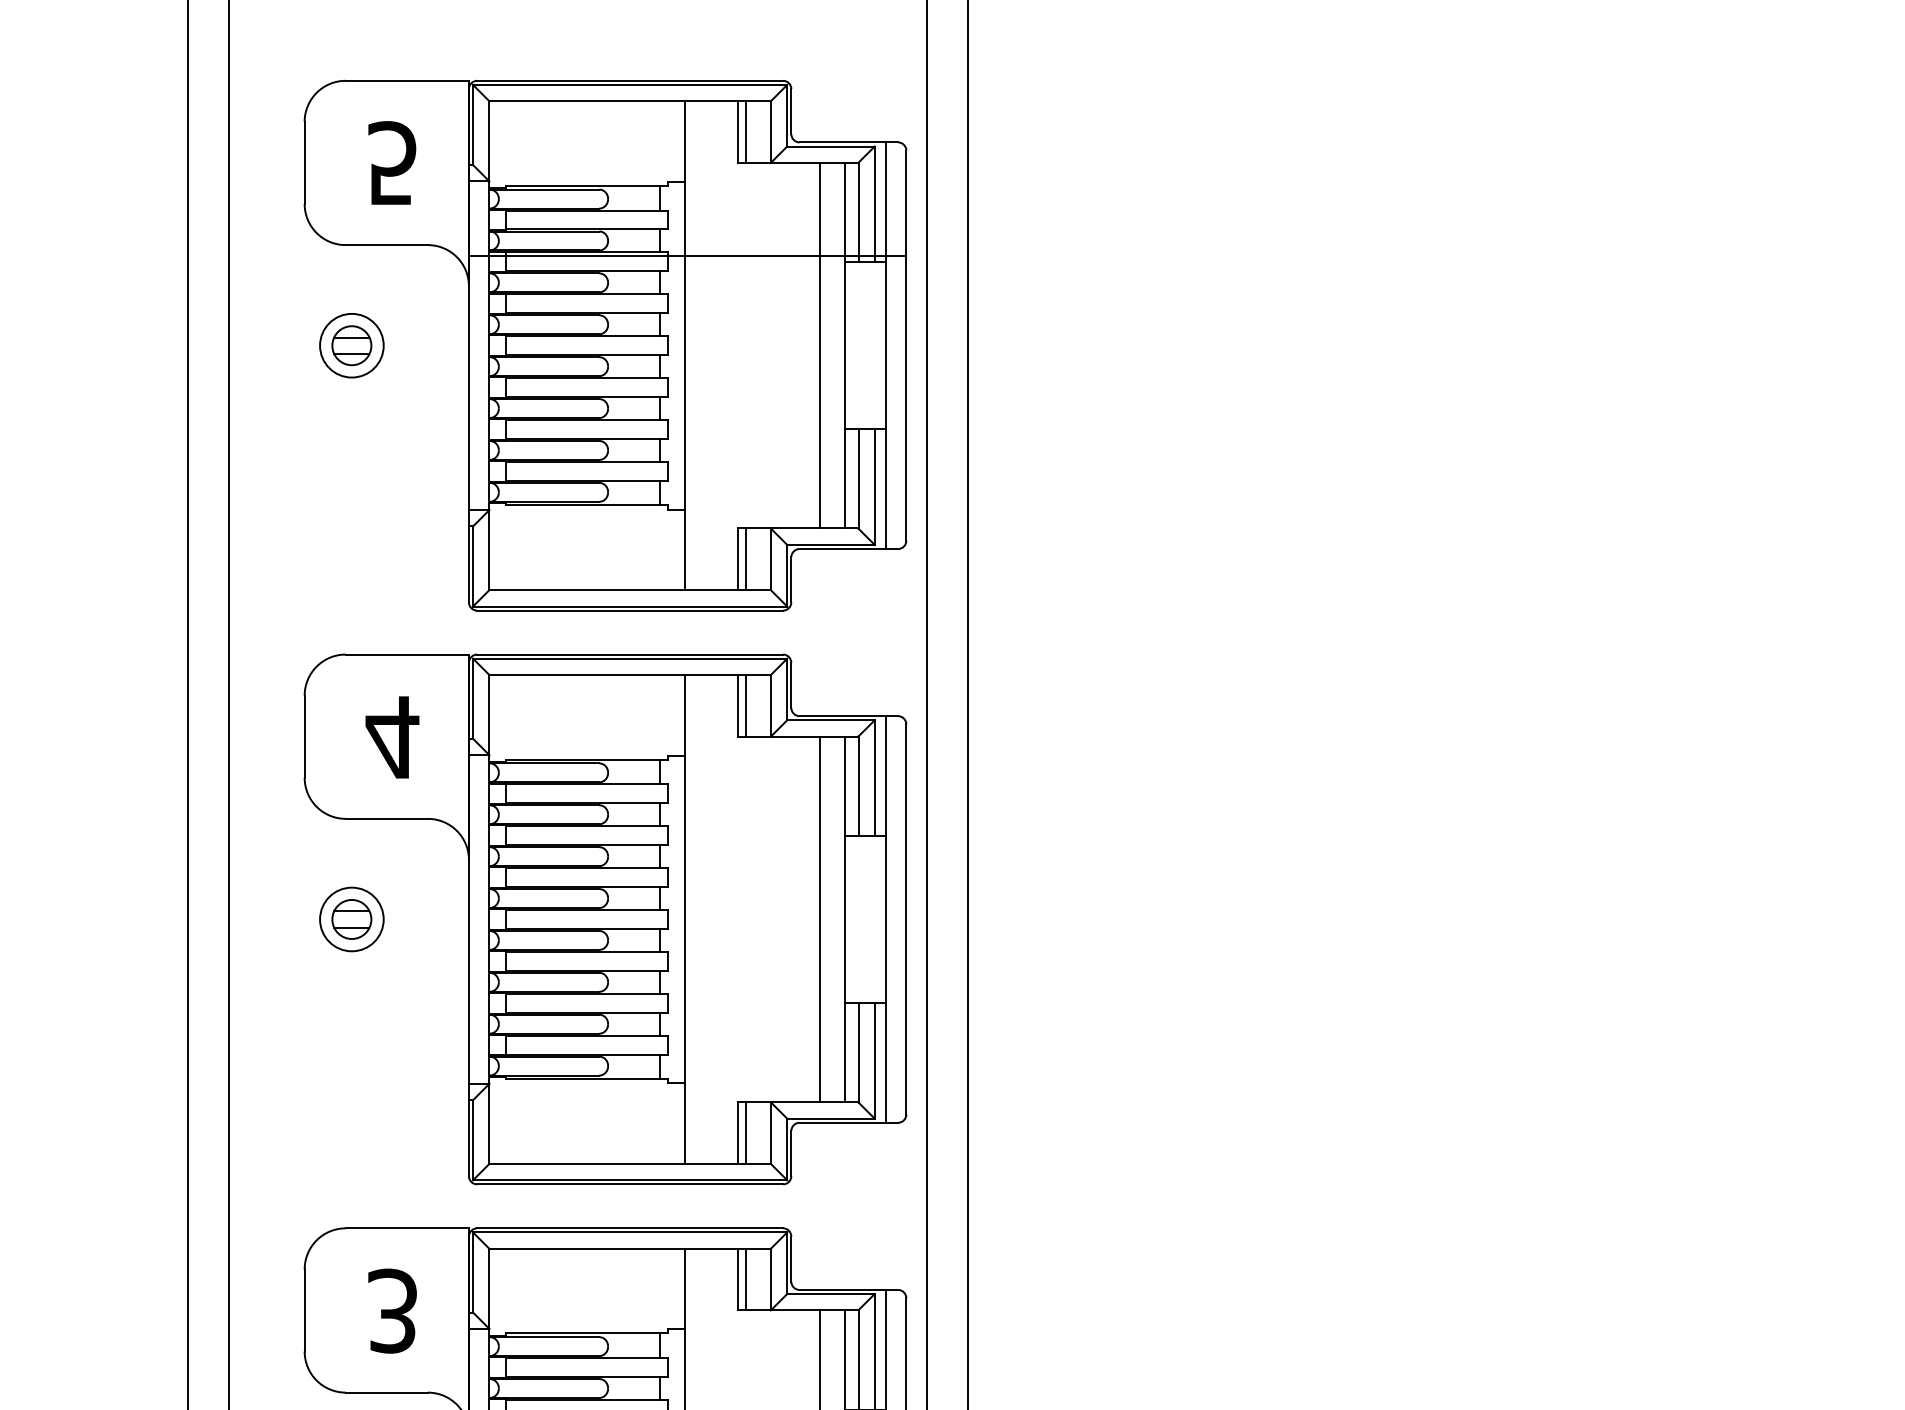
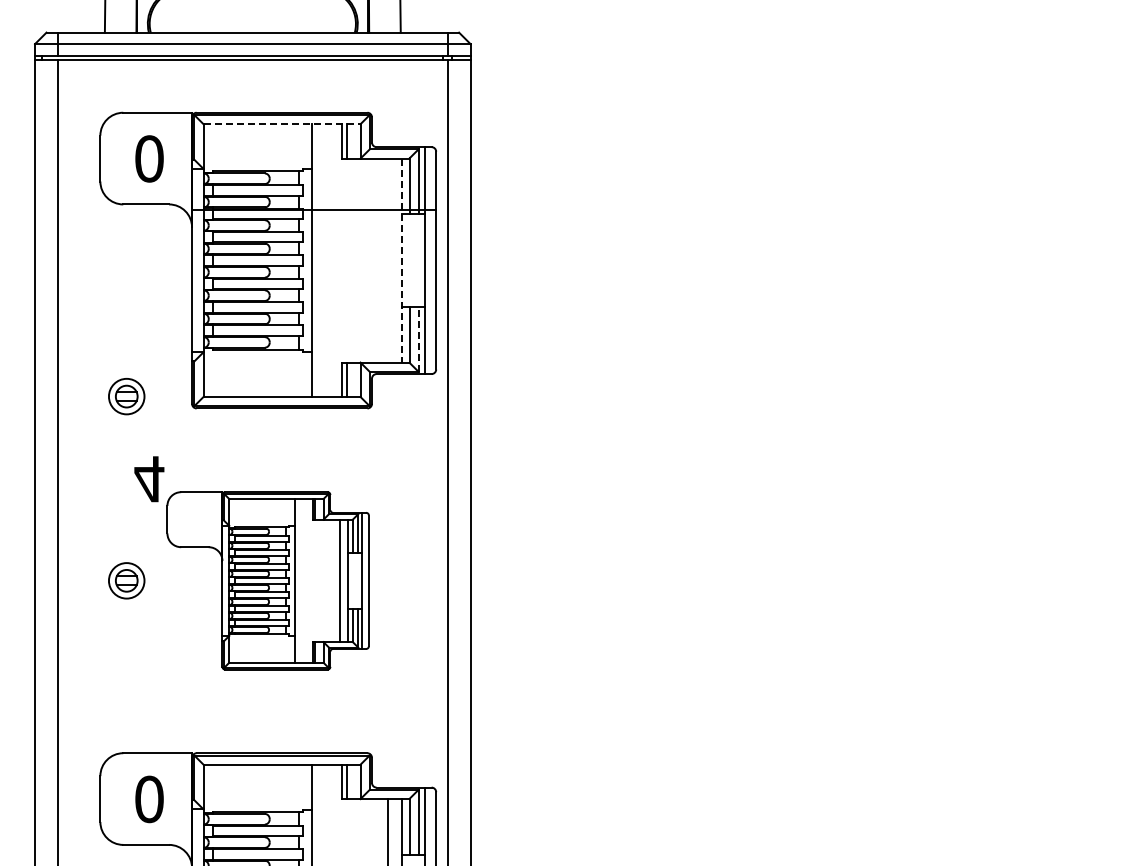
line: (630, 101) -> (282, 124), solid -> dashed
text: (392, 162) -> (149, 158), 5 -> 0
part: (351, 345) -> (126, 396), moved
line: (820, 345) -> (388, 260), removed
line: (844, 347) -> (401, 261), solid -> dashed
line: (874, 485) -> (418, 338), solid -> dashed
part: (604, 918) -> (267, 580), size x0.6
text: (392, 1311) -> (149, 799), 3 -> 0

